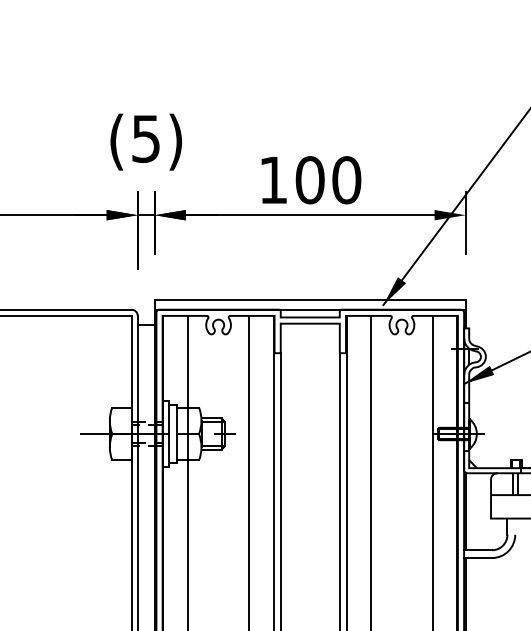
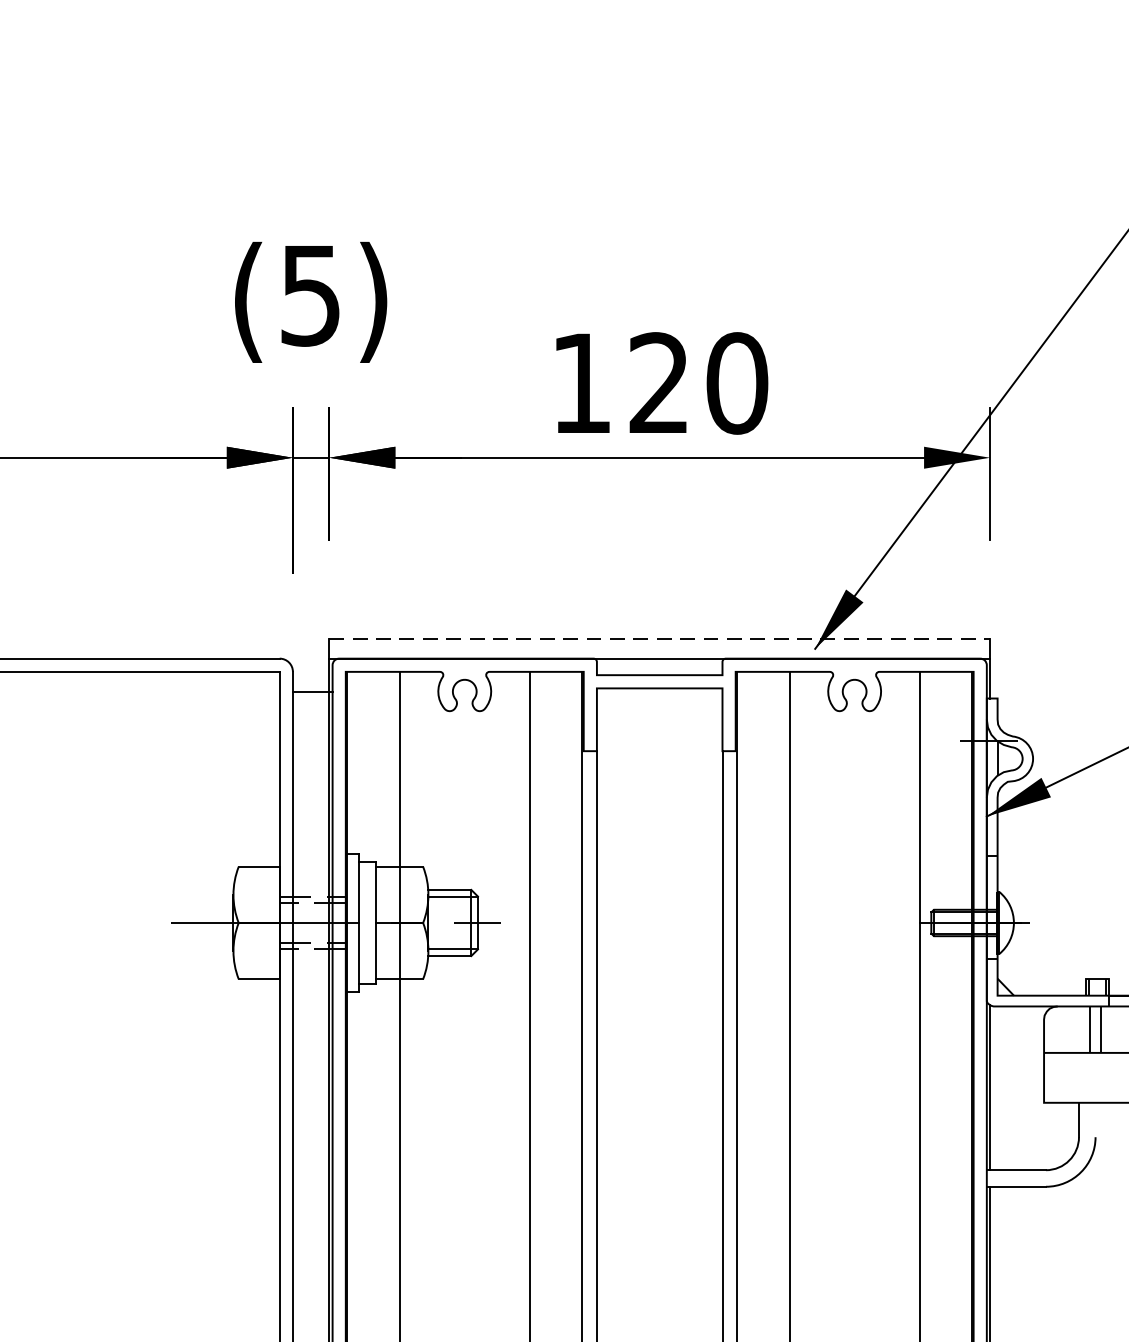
text: (309, 180) -> (658, 383), 100 -> 120
line: (310, 300) -> (660, 639), solid -> dashed

